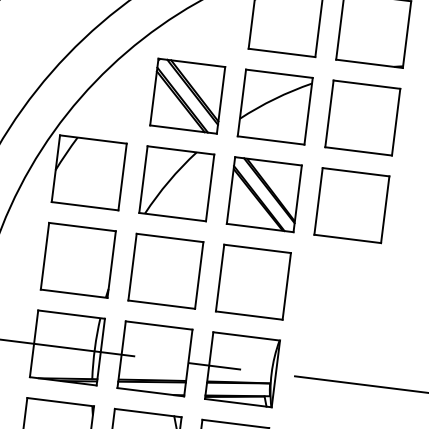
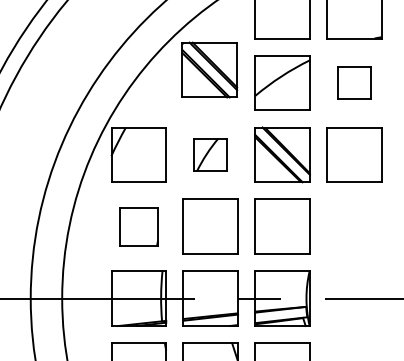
part: (187, 95) -> (209, 69), moved
part: (362, 117) -> (354, 82), size x0.6
part: (176, 183) -> (210, 154), size x0.6
part: (77, 260) -> (138, 226), size x0.7

